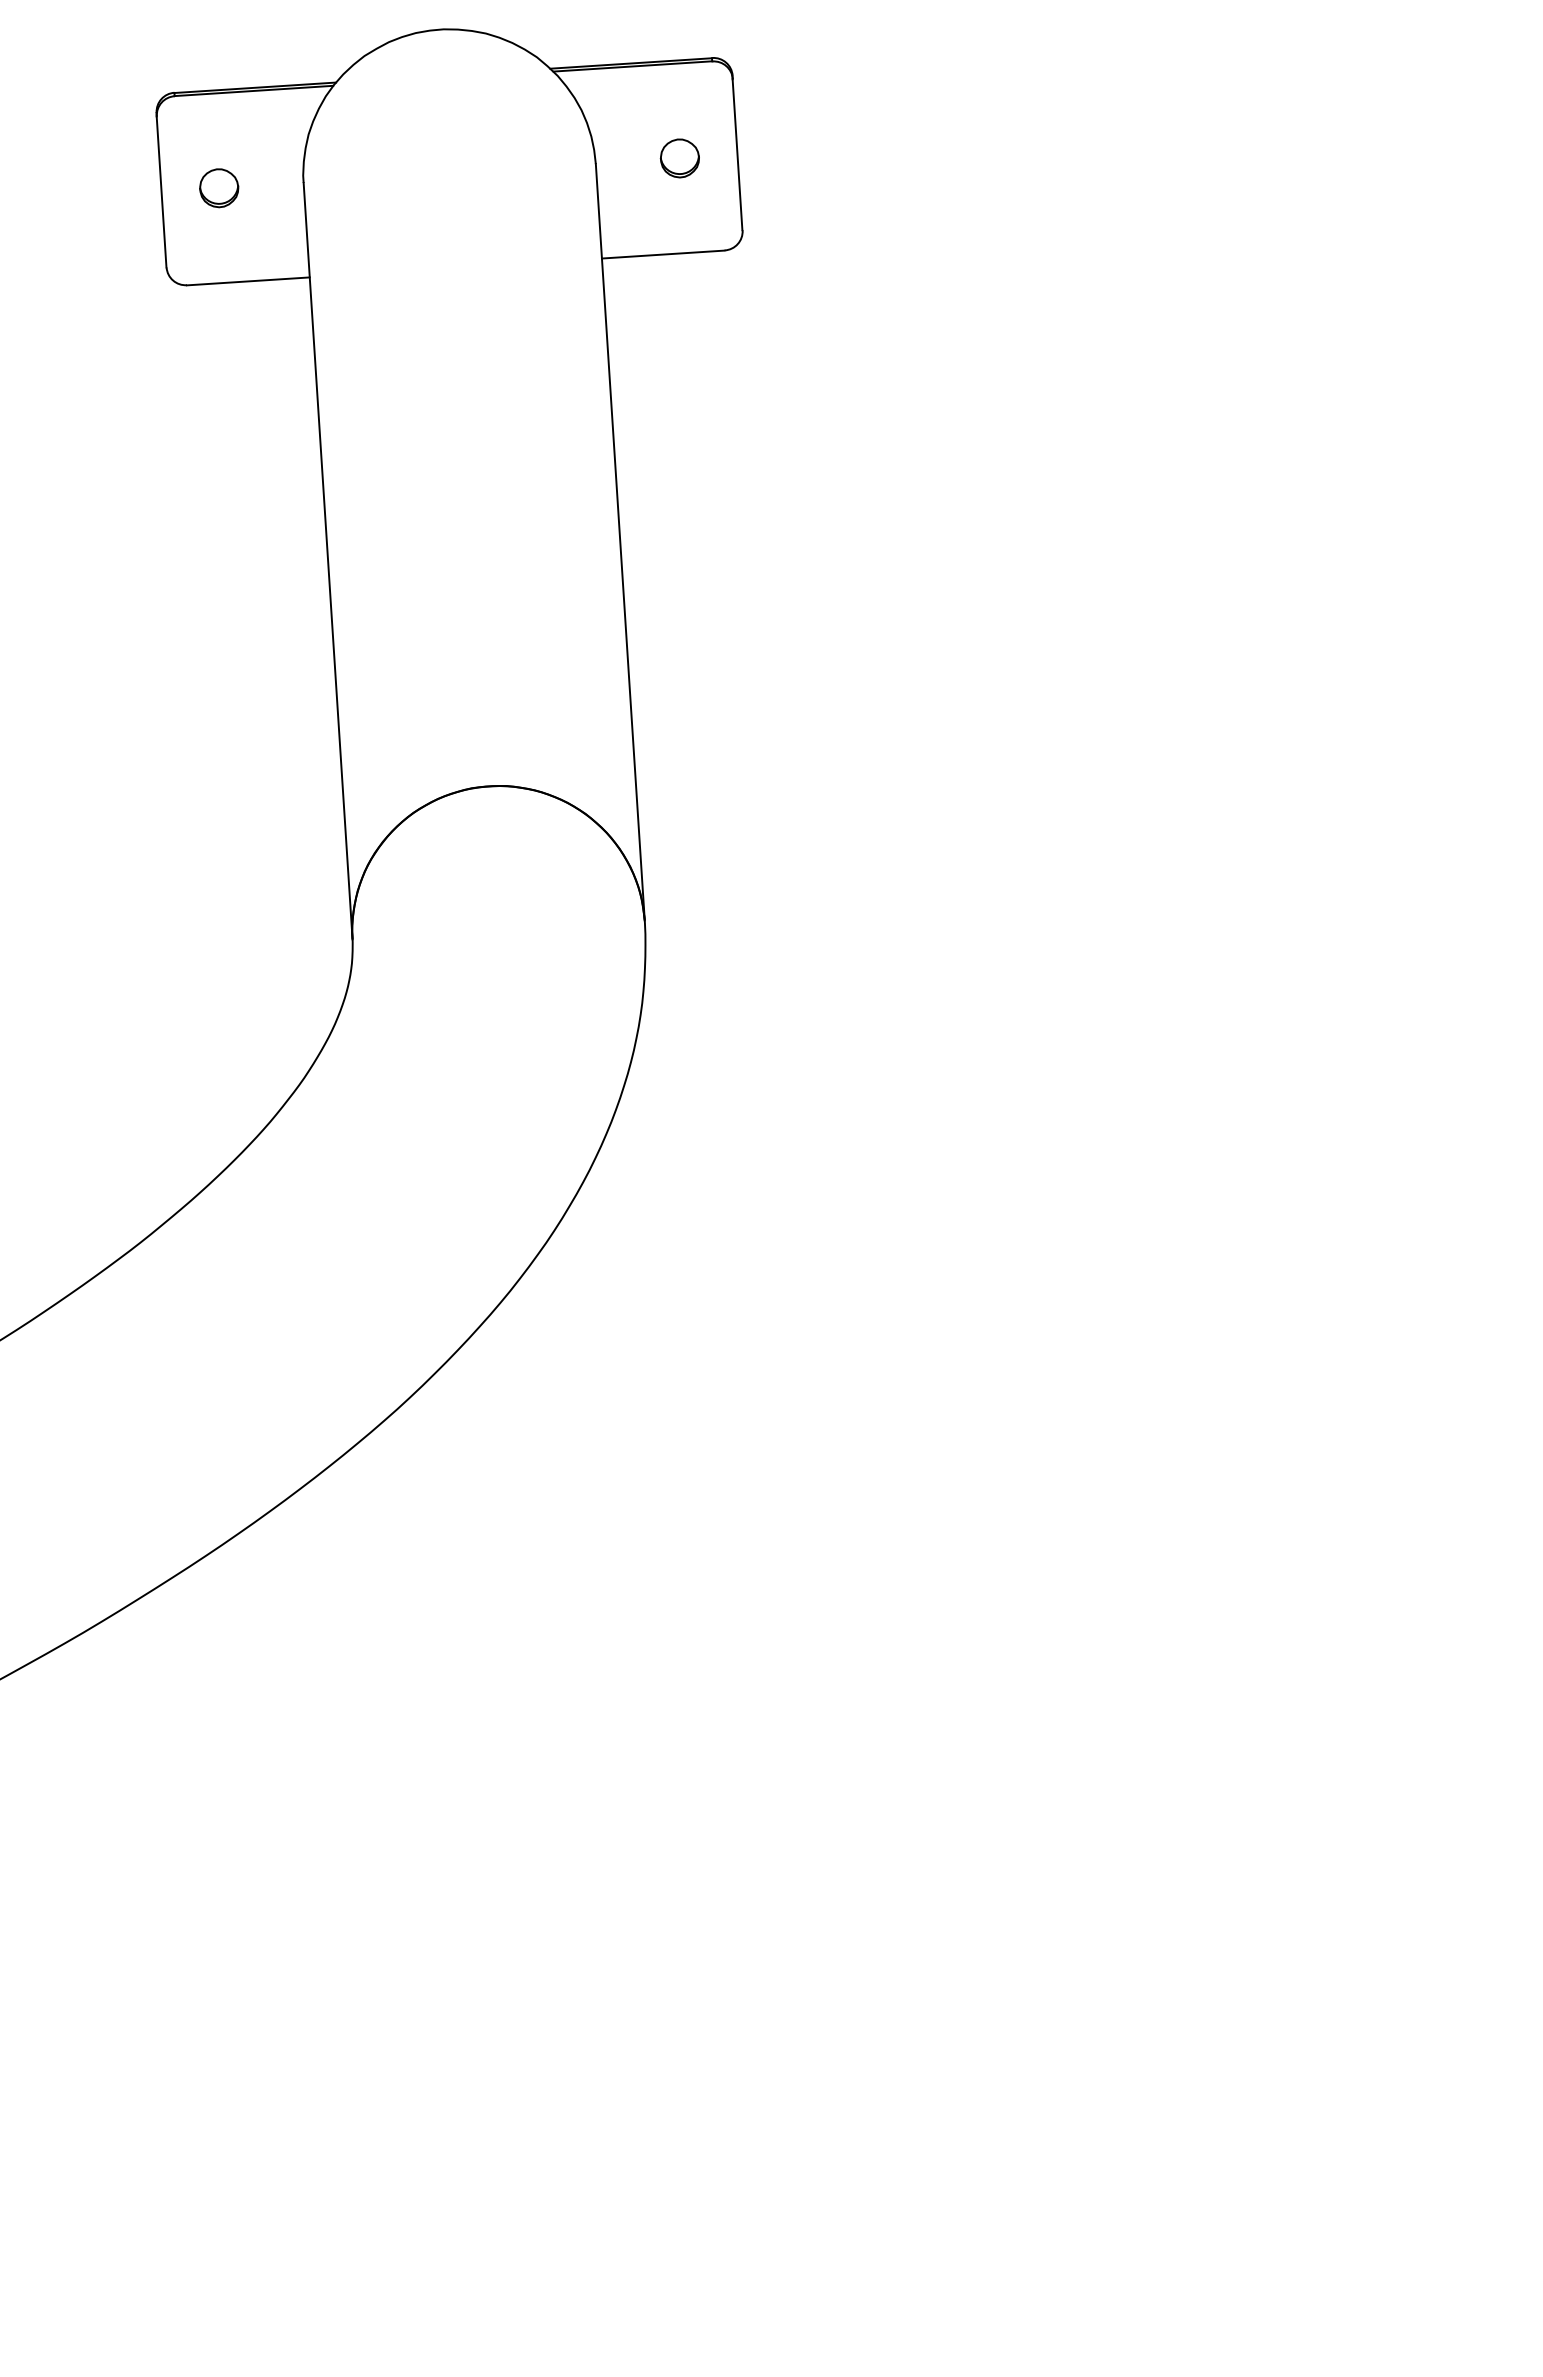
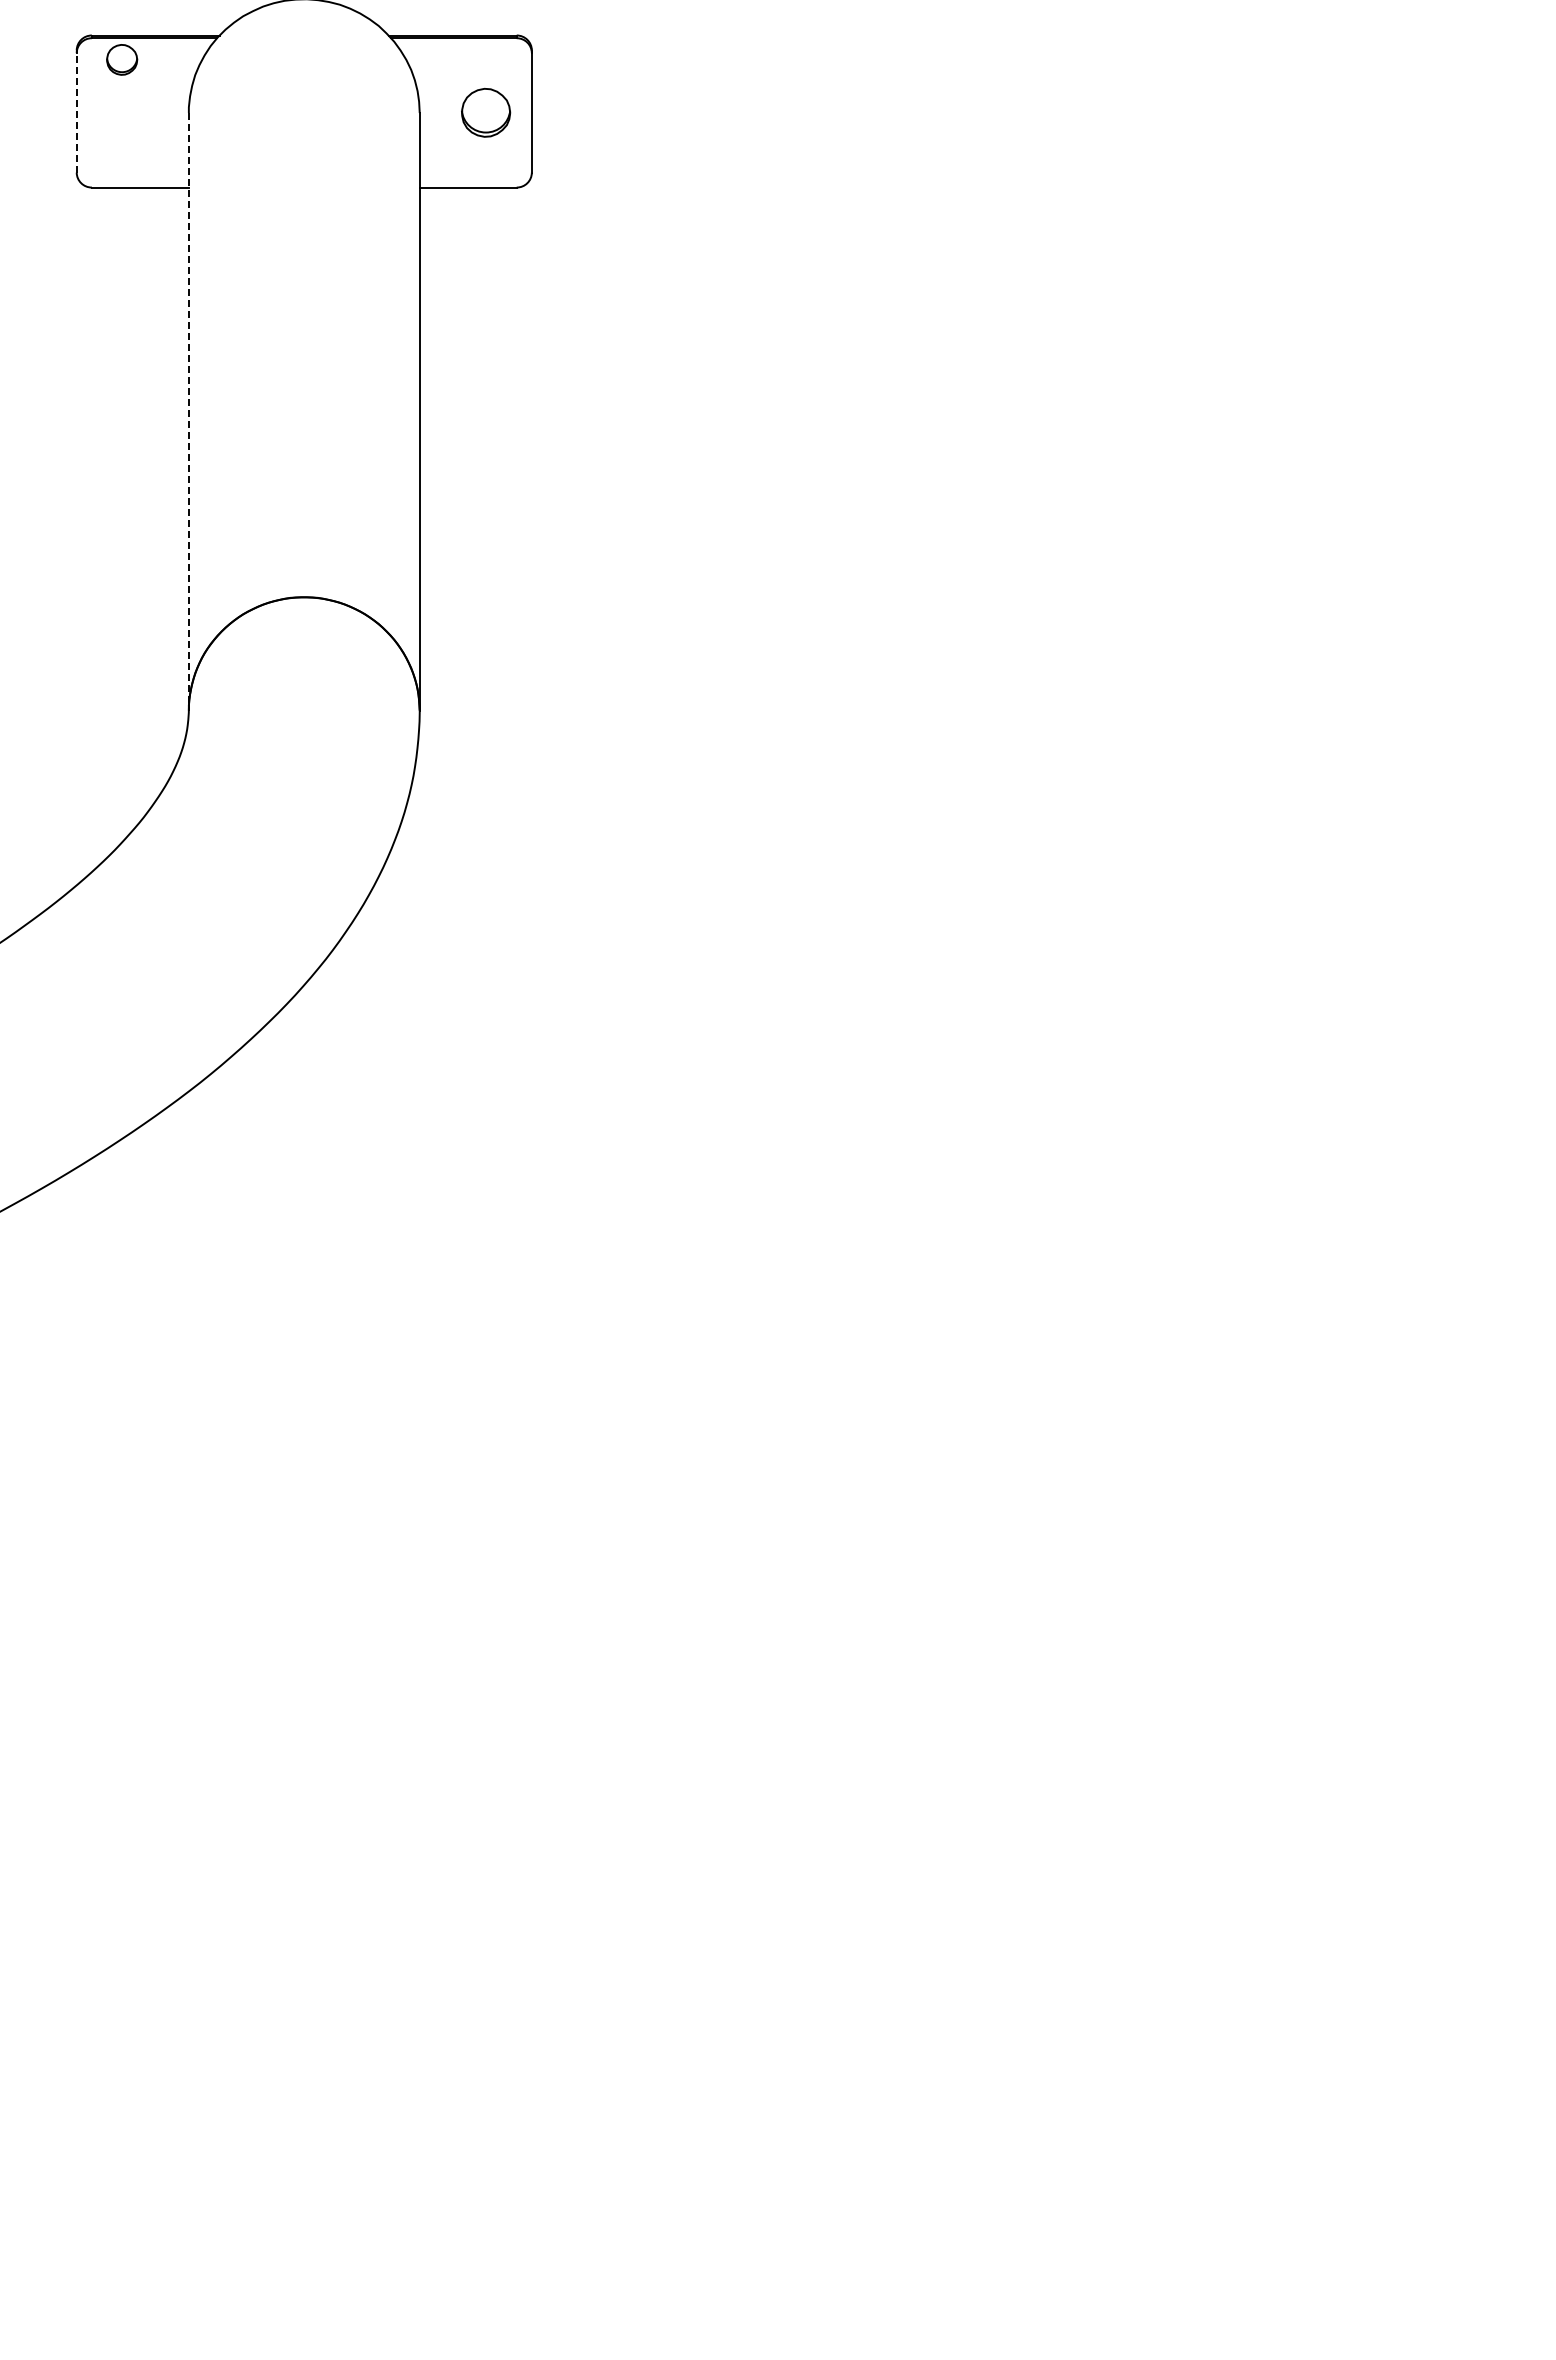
part: (680, 157) -> (486, 112), size x1.6
part: (219, 187) -> (122, 59), moved
line: (161, 191) -> (76, 112), solid -> dashed
line: (327, 560) -> (188, 411), solid -> dashed

